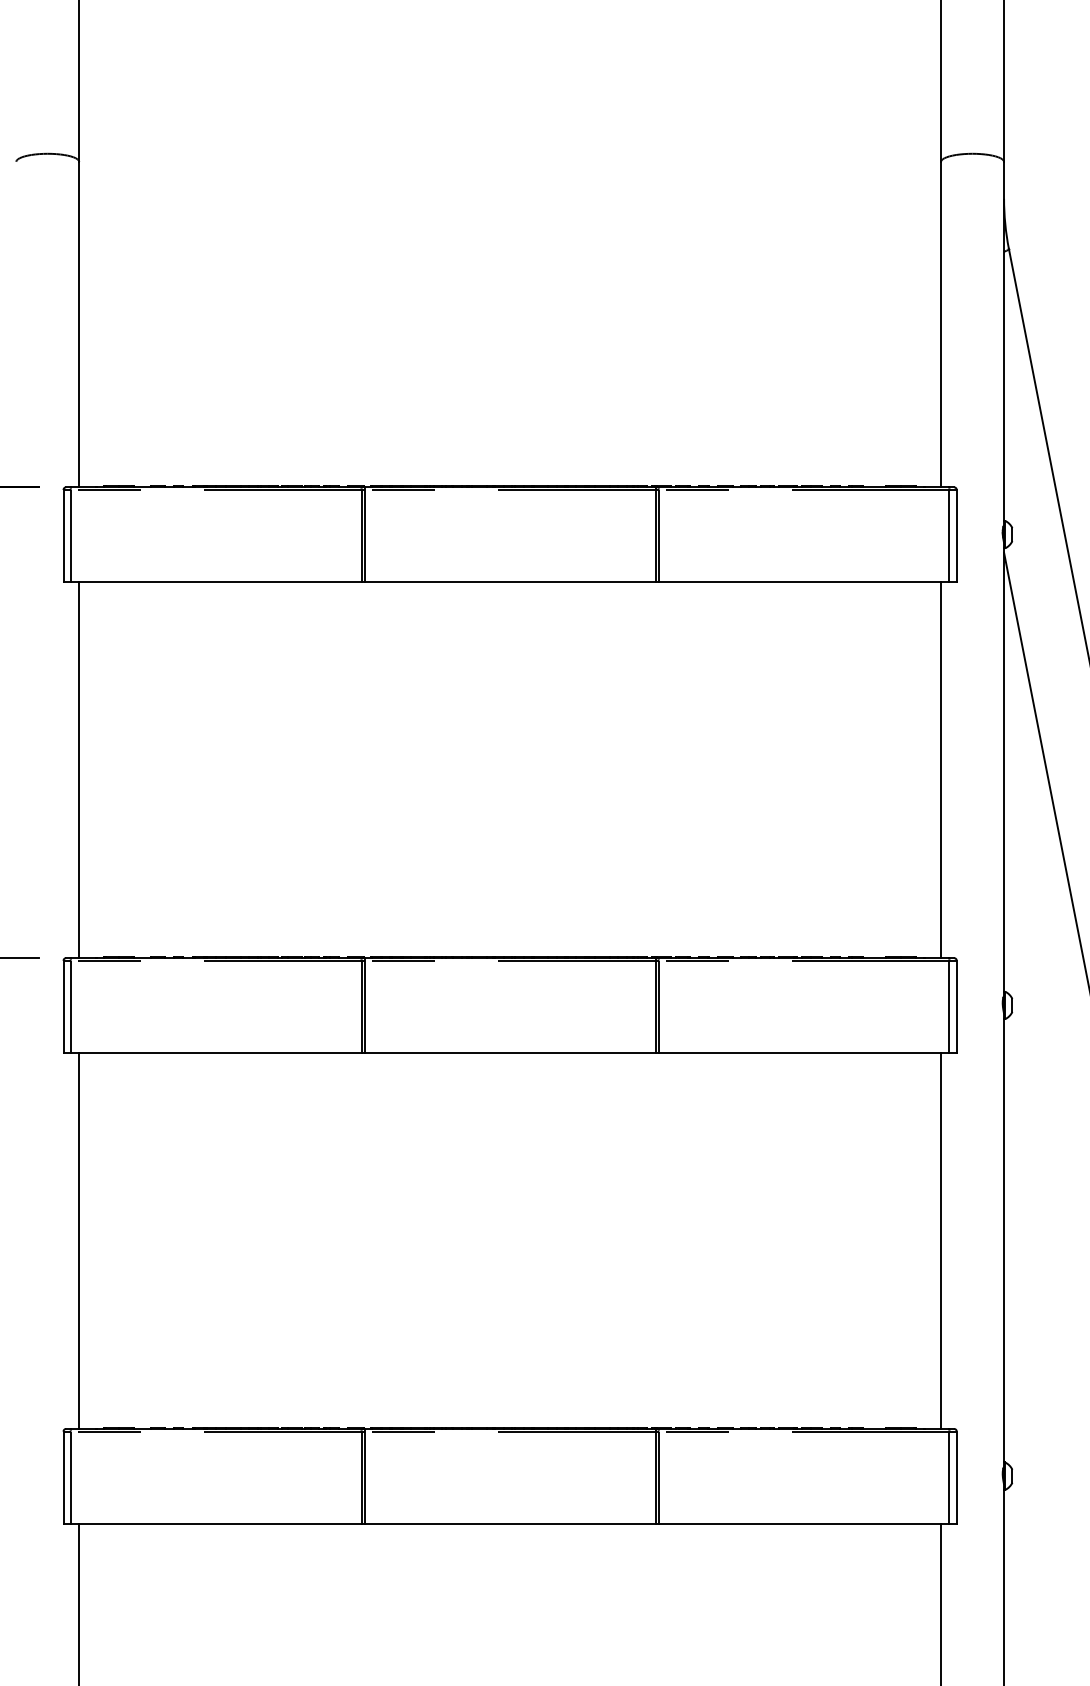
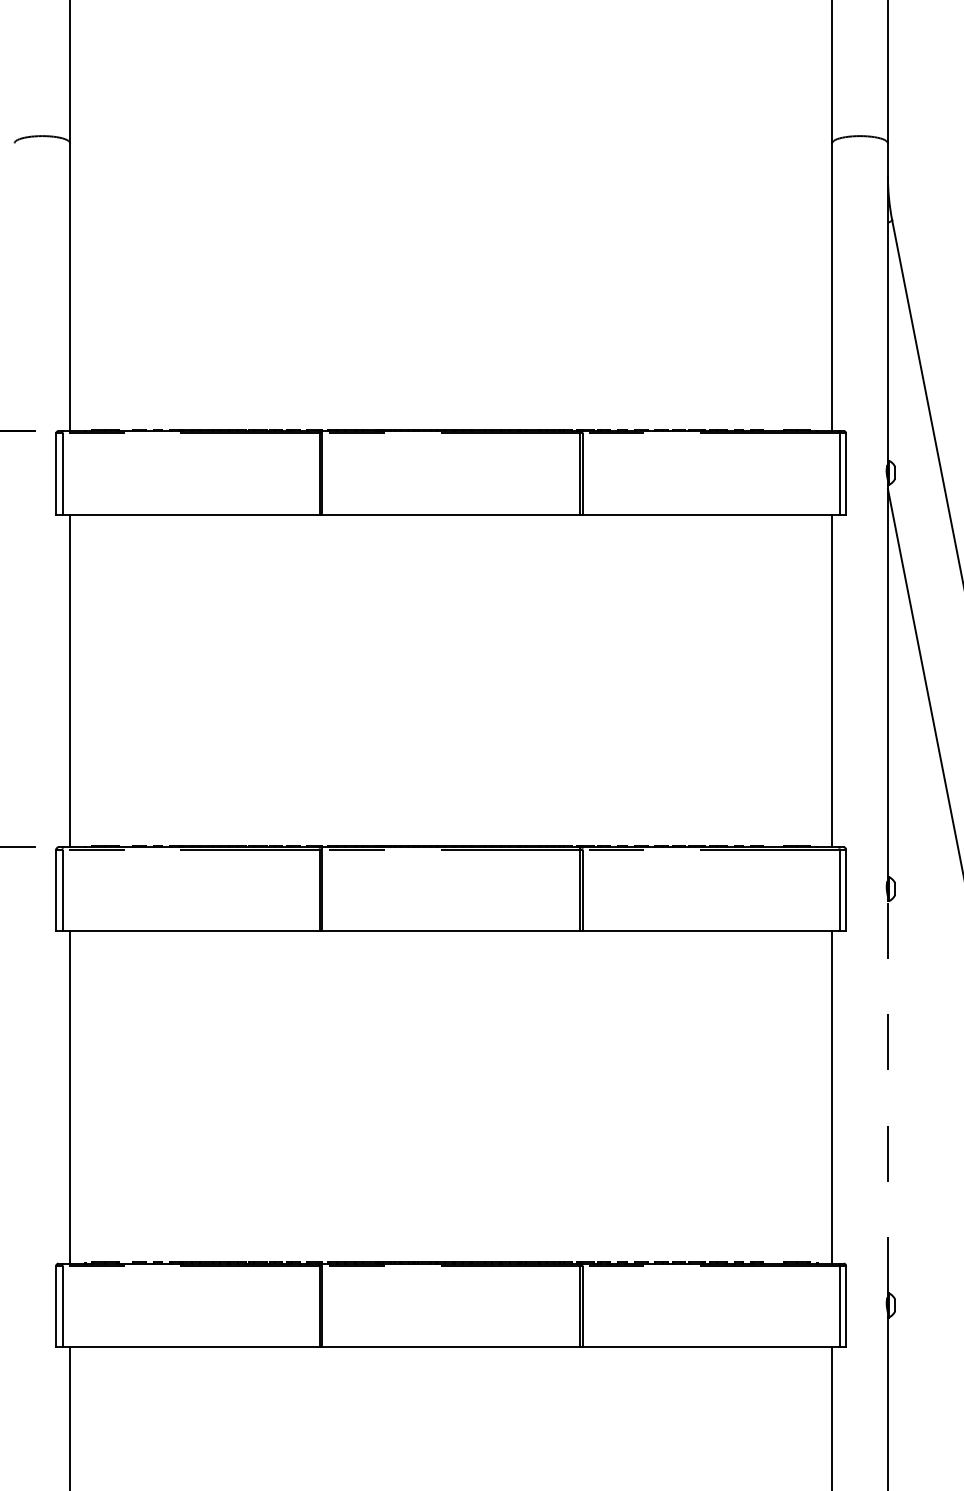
line: (1004, 1240) -> (888, 1096), solid -> dashed

